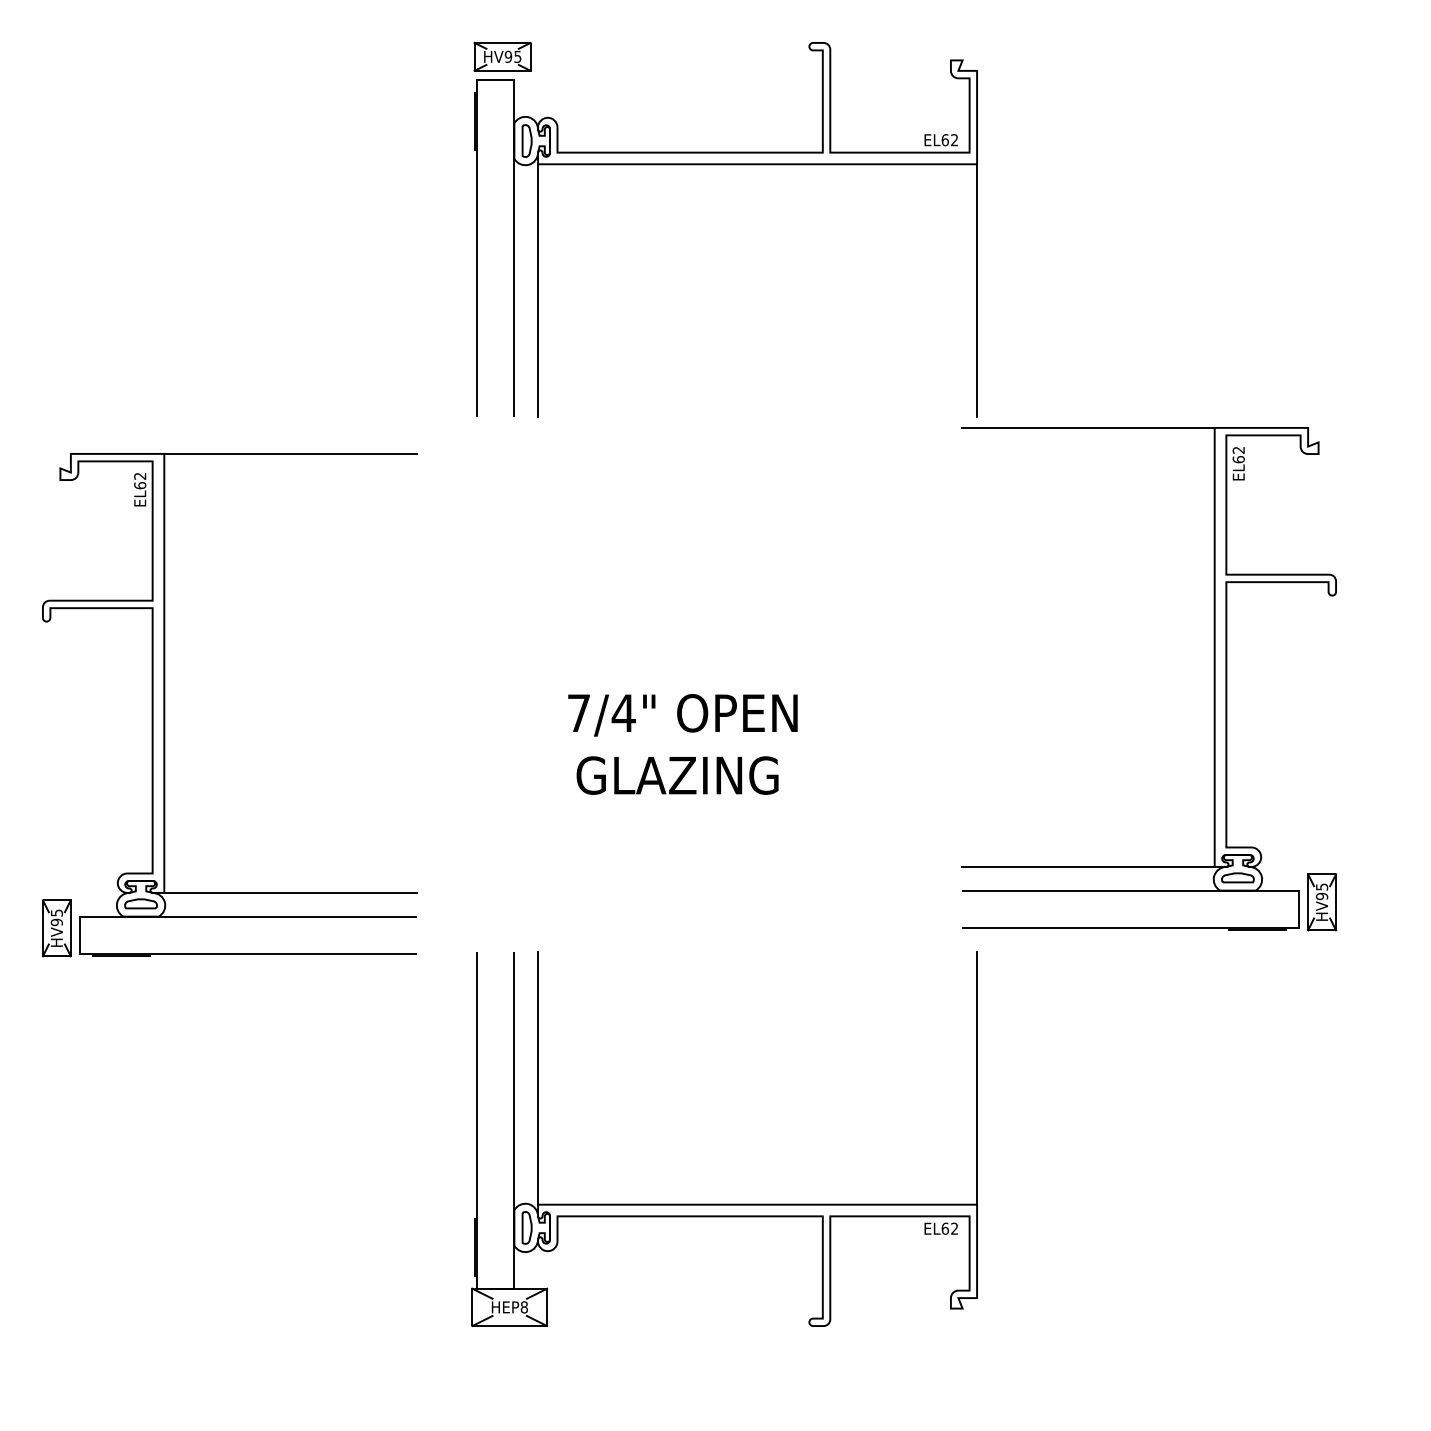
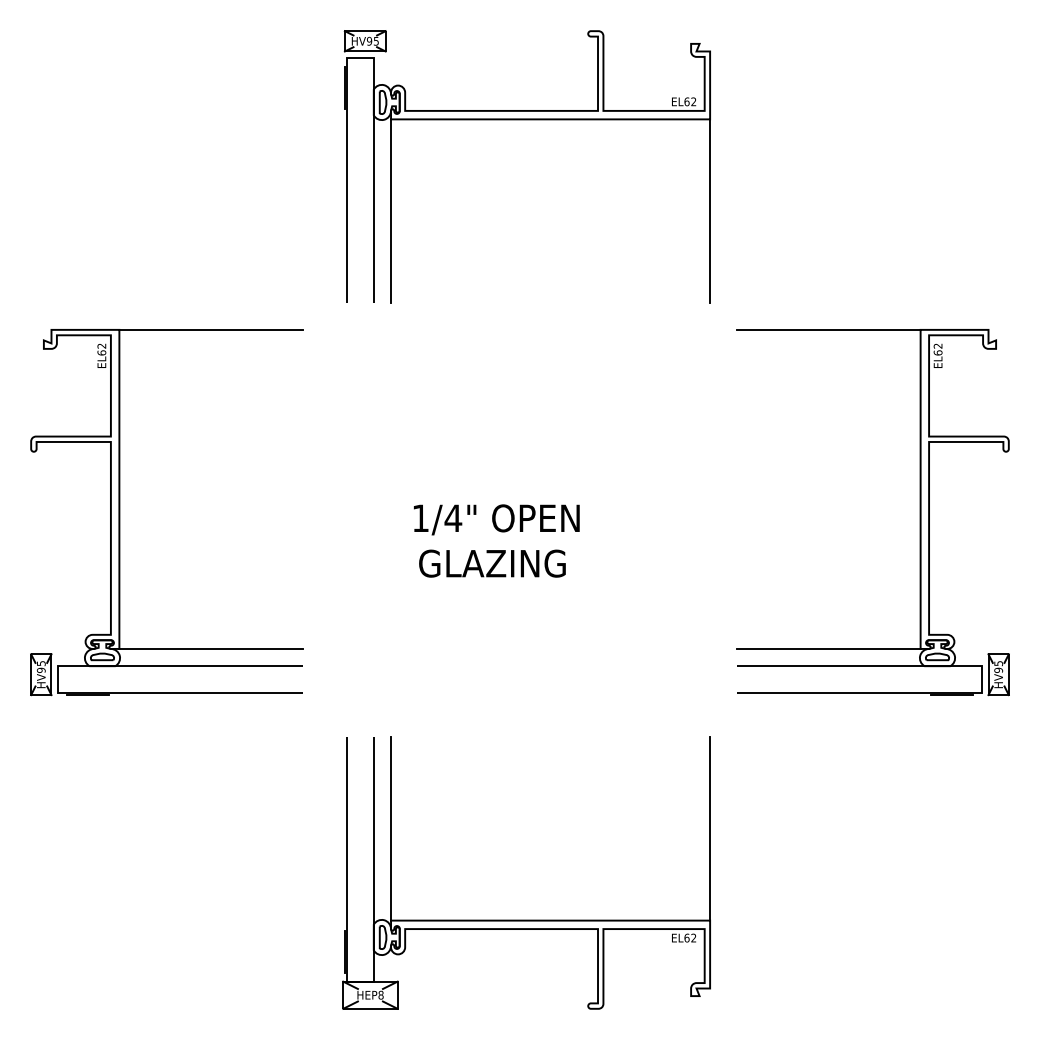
part: (1213, 679) -> (919, 512), moved
text: (578, 712) -> (420, 517), 7/4" -> 1/4"
part: (724, 1203) -> (526, 919), moved

